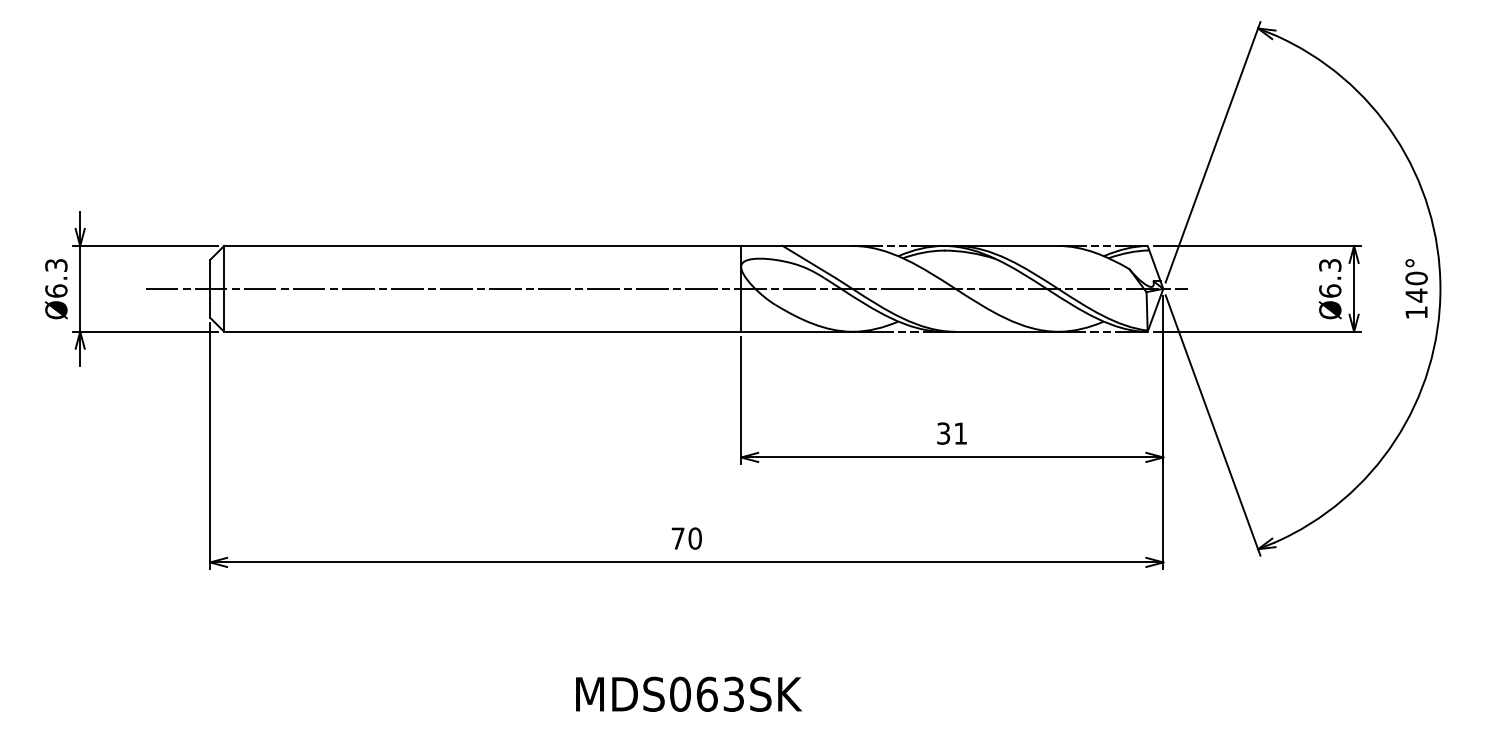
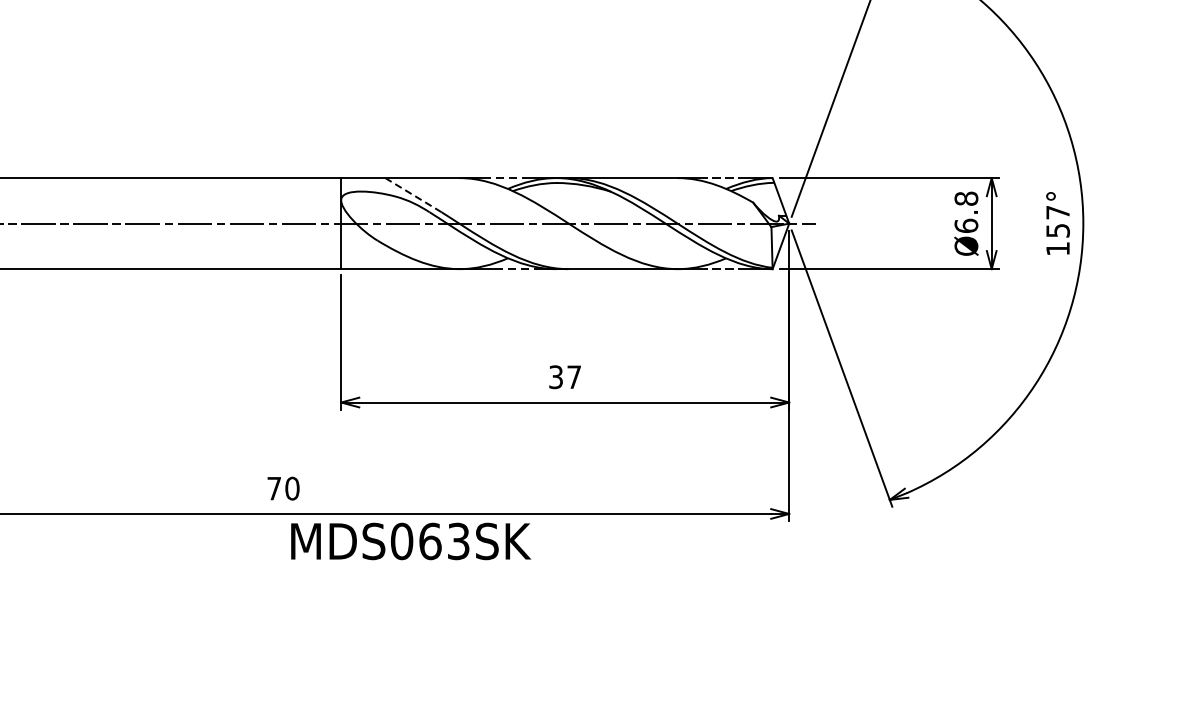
line: (809, 262) -> (413, 195), solid -> dashed
text: (1330, 265) -> (966, 198), Ø6.3 -> Ø6.8
text: (1416, 286) -> (1057, 221), 140° -> 157°
text: (960, 433) -> (573, 377), 31 -> 37
text: (688, 693) -> (410, 540), moved

